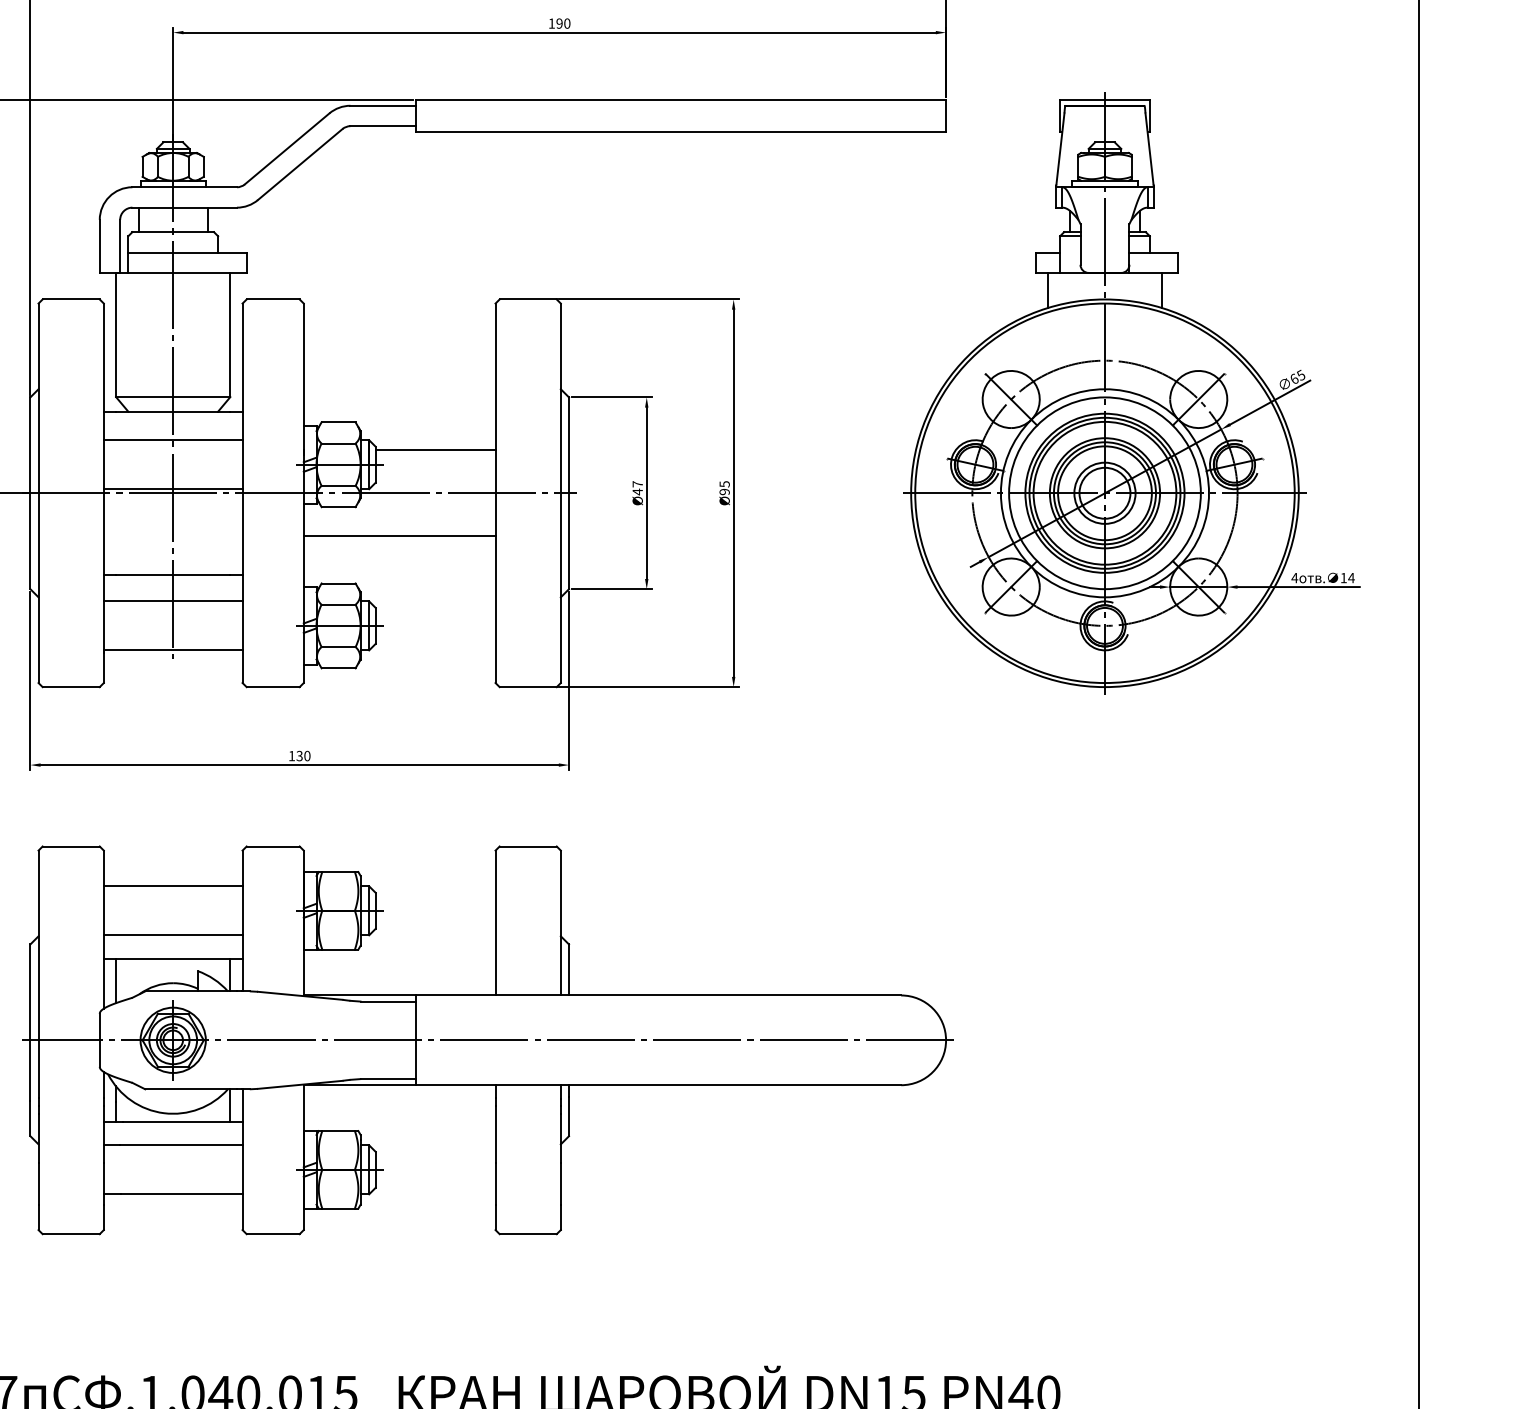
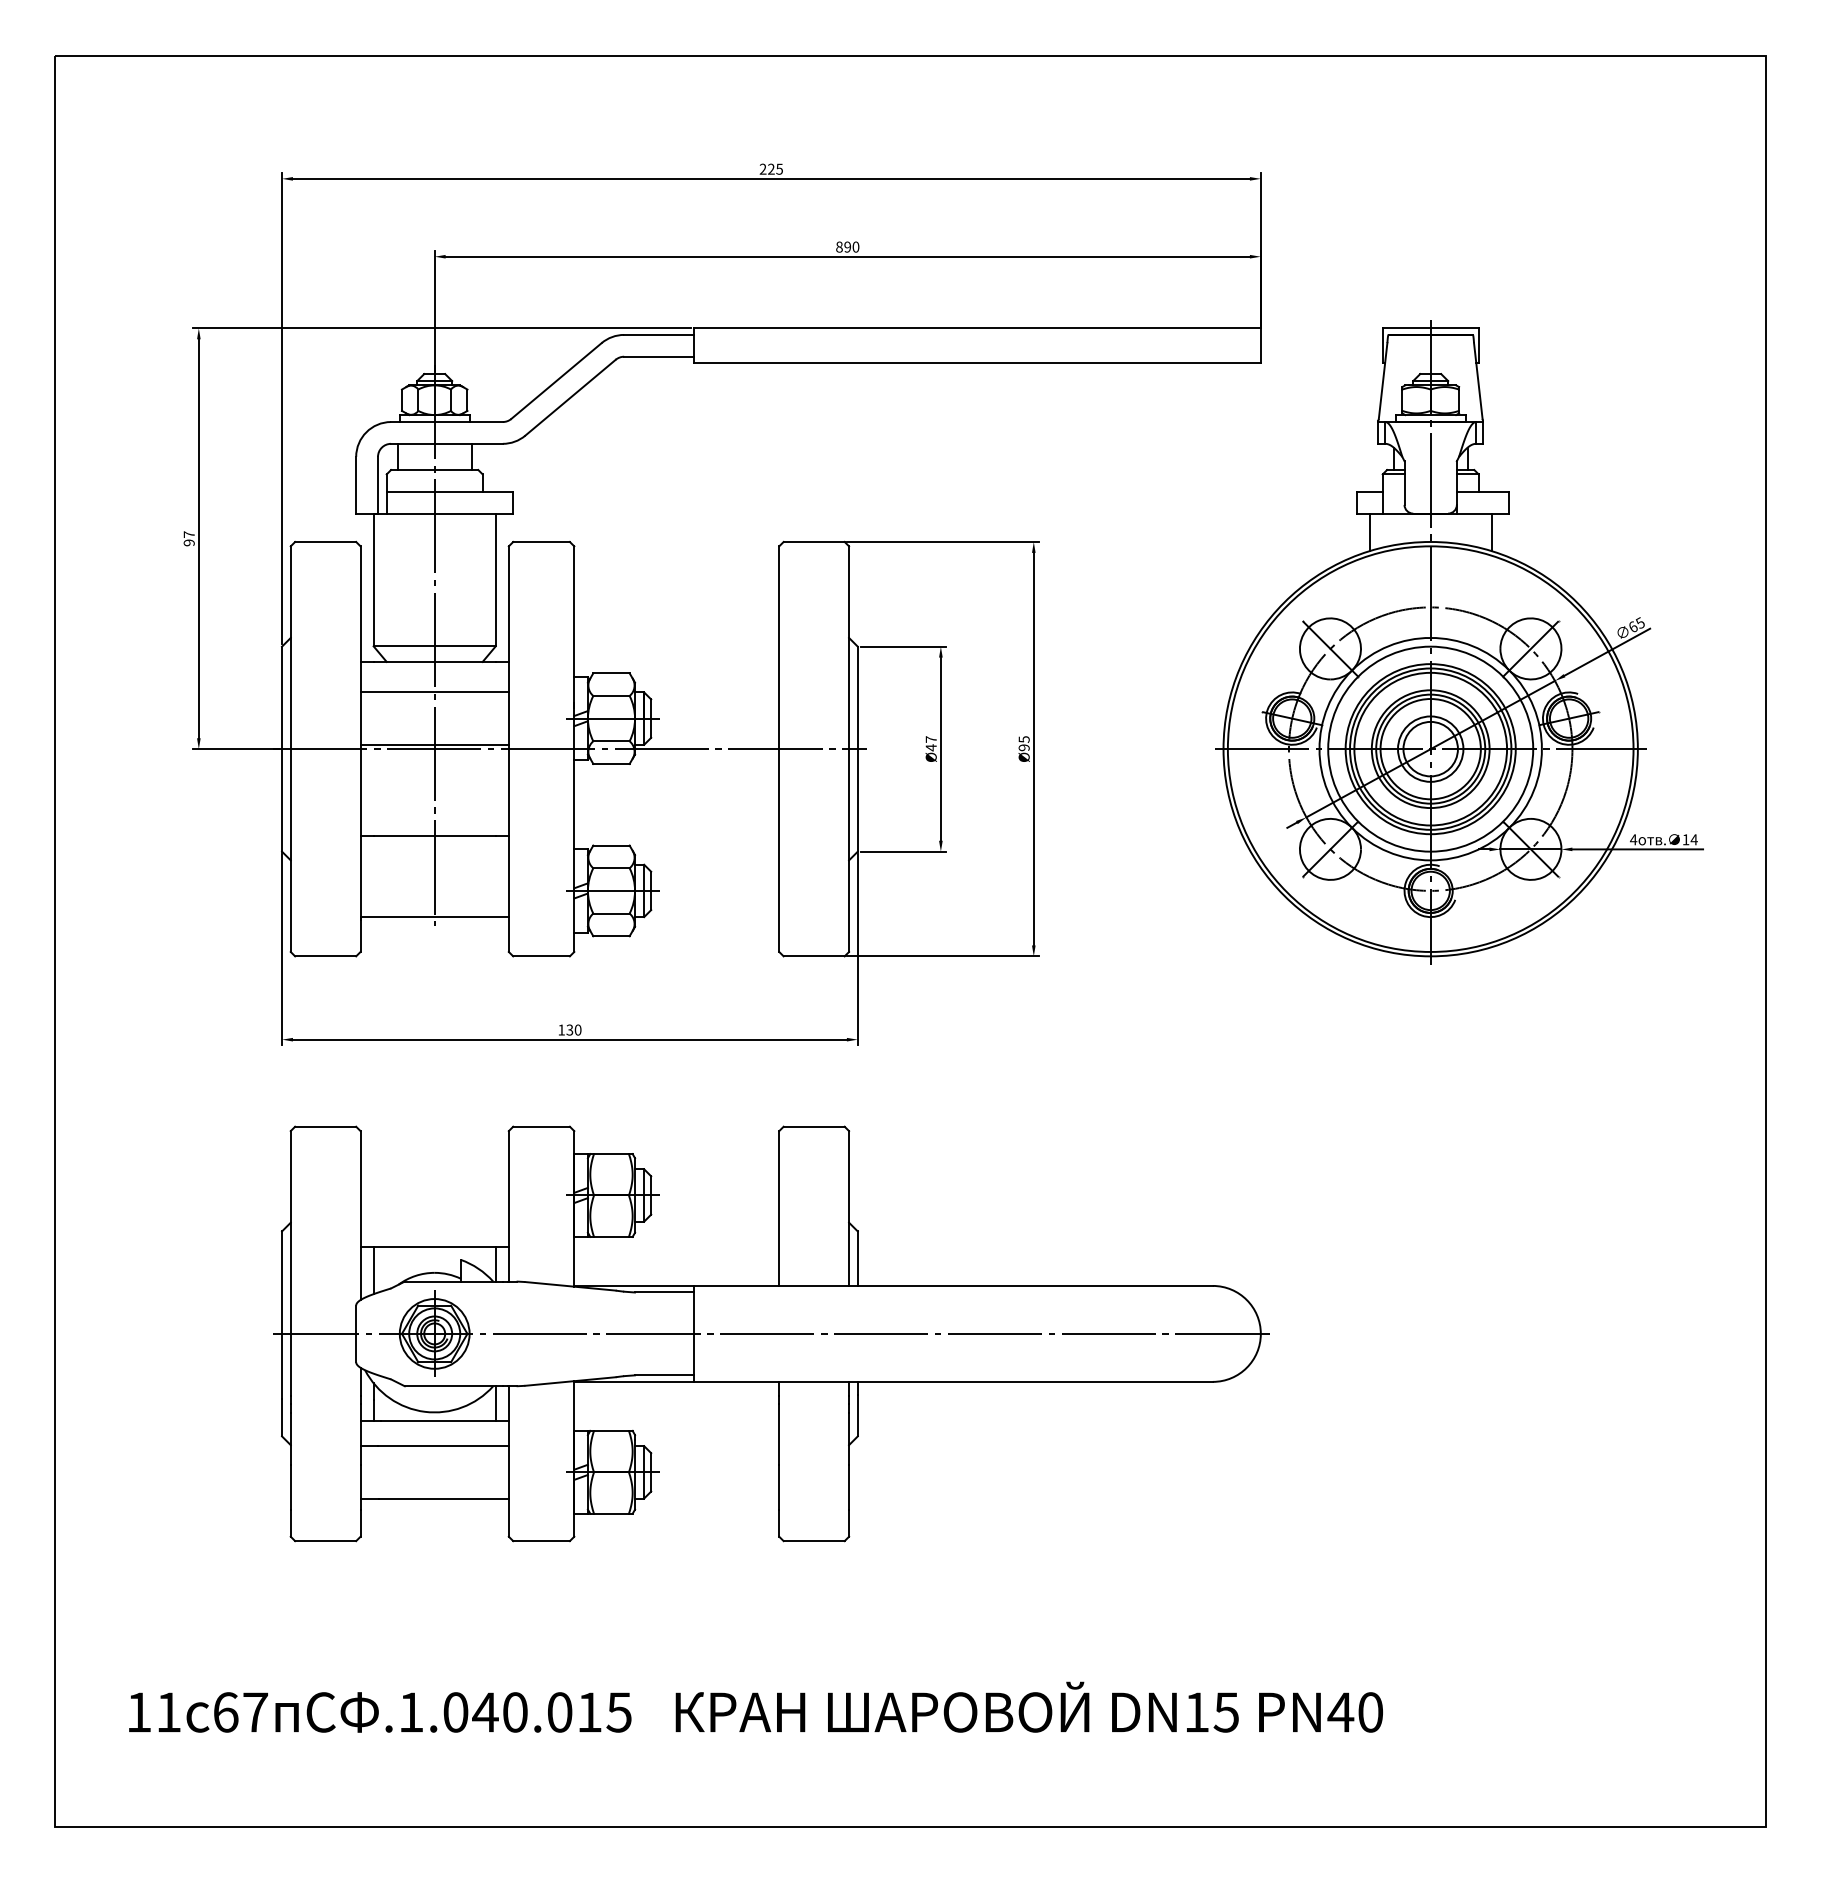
text: (551, 23) -> (839, 246), 190 -> 890
line: (435, 450) -> (715, 703), removed
line: (399, 535) -> (676, 794), removed
line: (173, 601) -> (434, 864), removed
line: (173, 886) -> (434, 1169), removed
line: (173, 935) -> (434, 1221), removed

